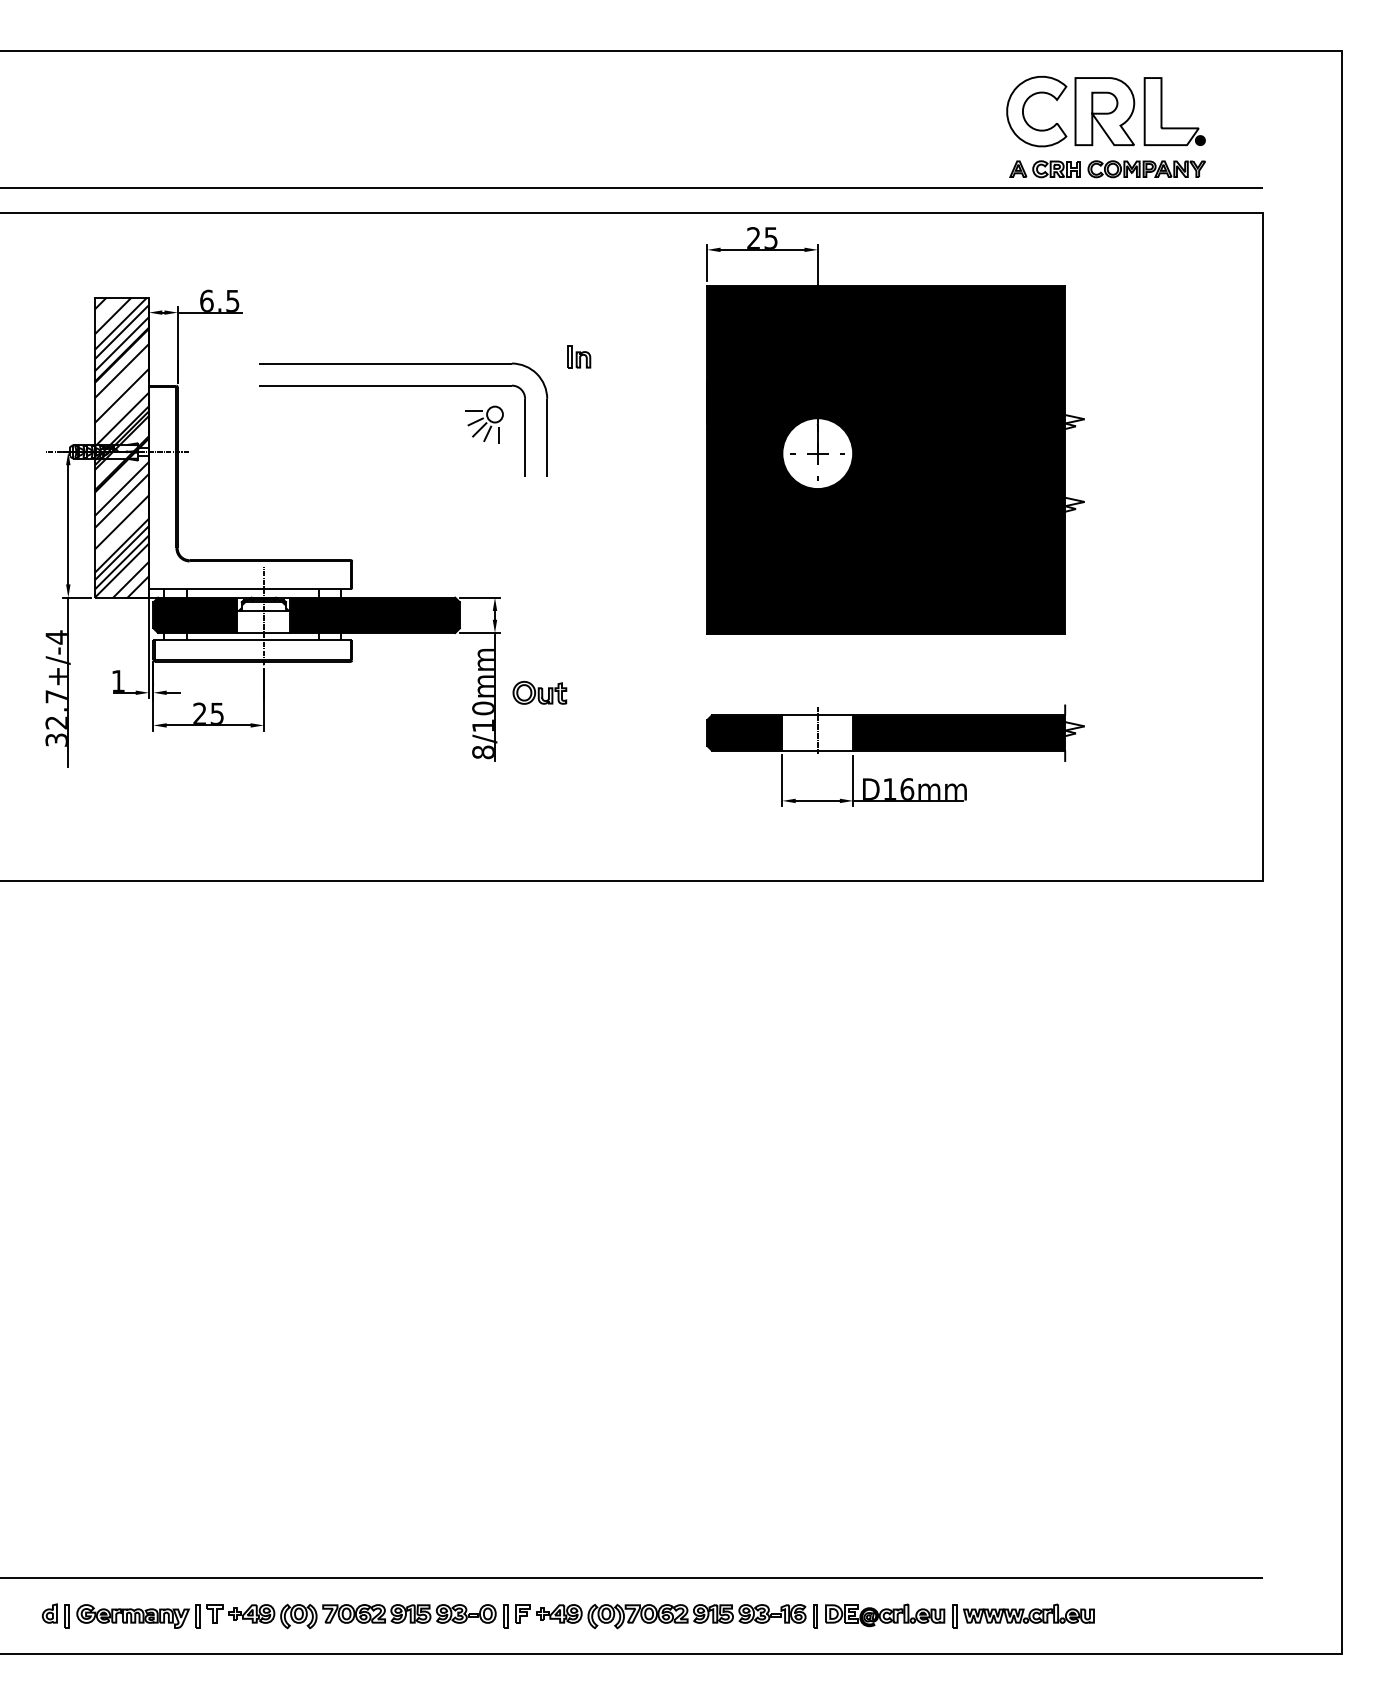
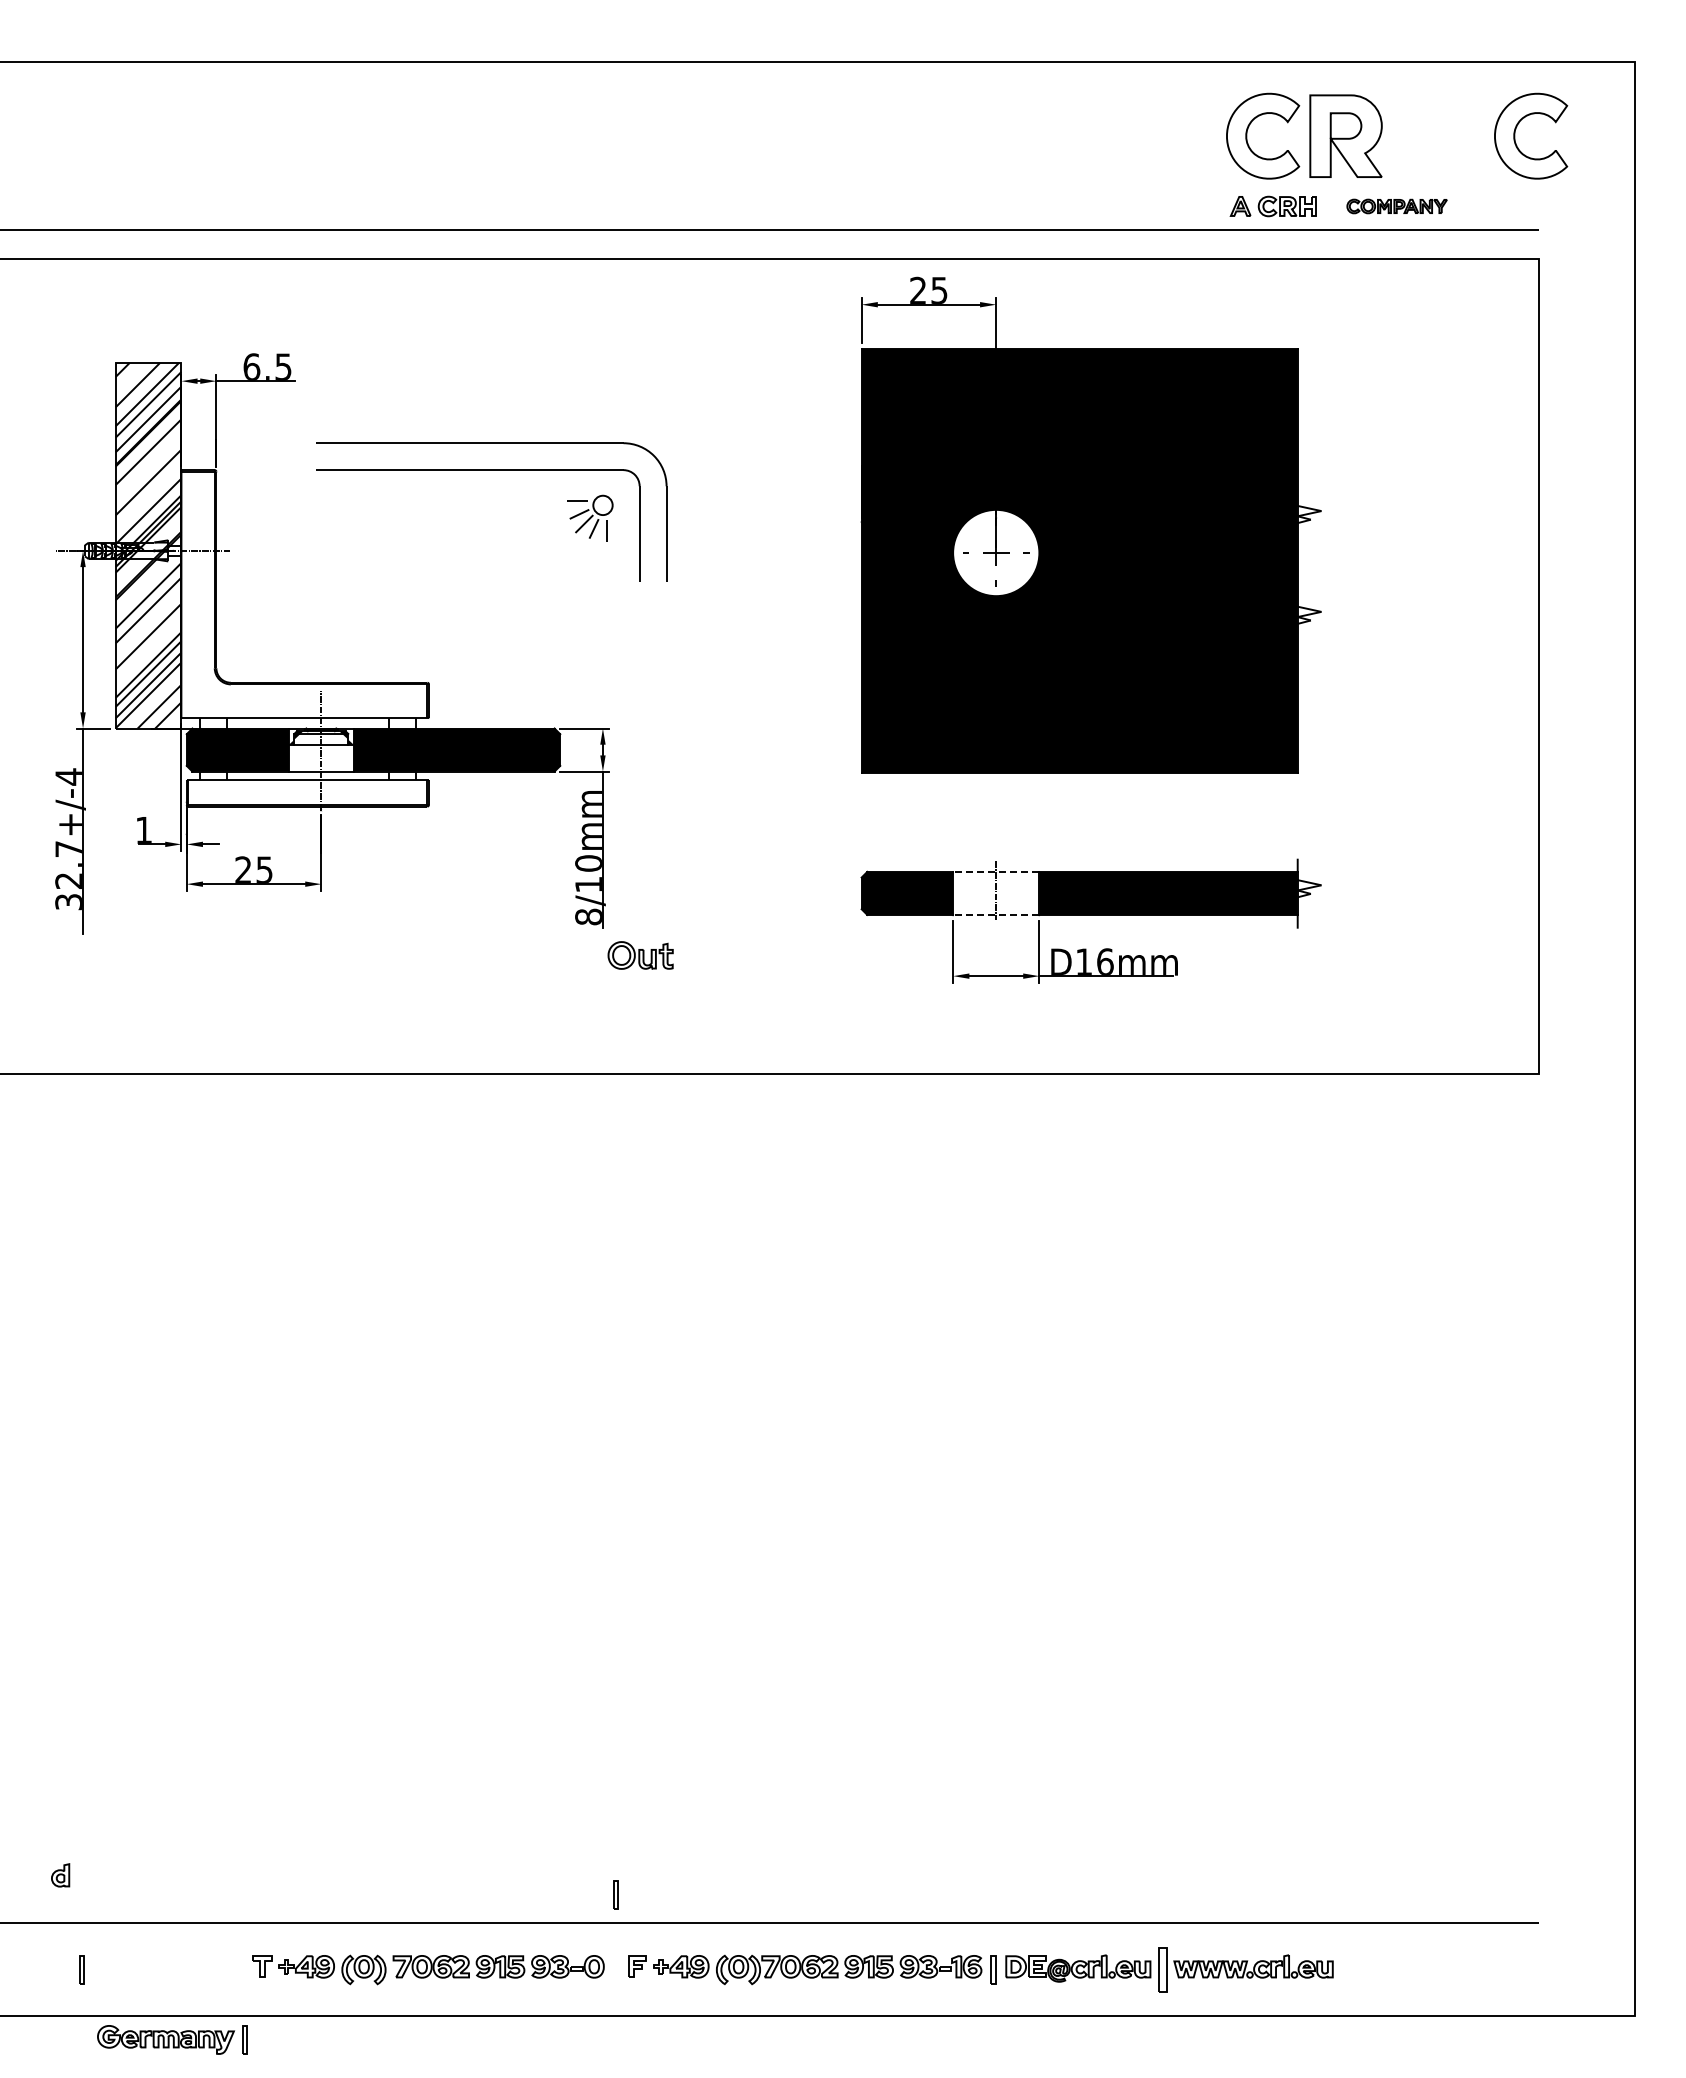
part: (1161, 110) -> (1415, 135), removed
part: (1243, 110) -> (1515, 135), added
part: (1146, 169) -> (1396, 206), size x0.7
part: (579, 357) -> (705, 435), removed
part: (539, 692) -> (640, 955), moved
line: (817, 715) -> (995, 871), solid -> dashed
line: (817, 750) -> (995, 914), solid -> dashed
part: (49, 1613) -> (60, 1875), moved
part: (138, 1616) -> (172, 2039), moved
part: (505, 1616) -> (615, 1894), moved
part: (954, 1616) -> (1162, 1969), size x1.6

